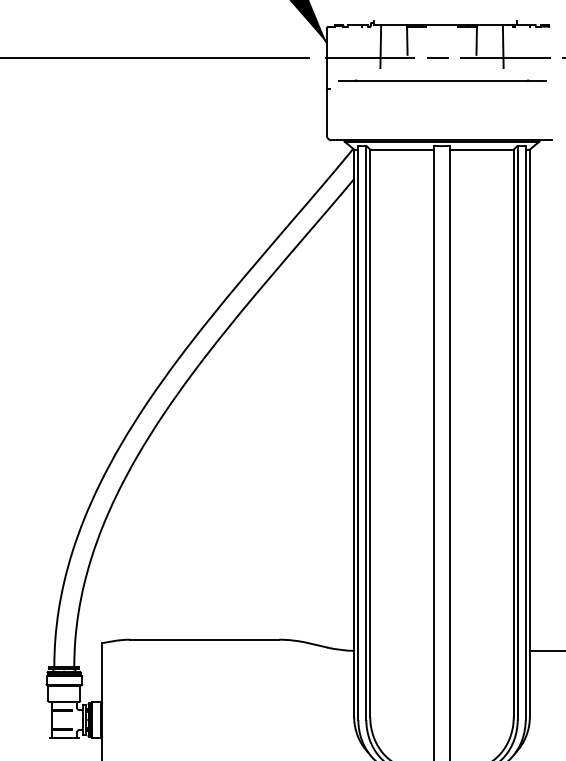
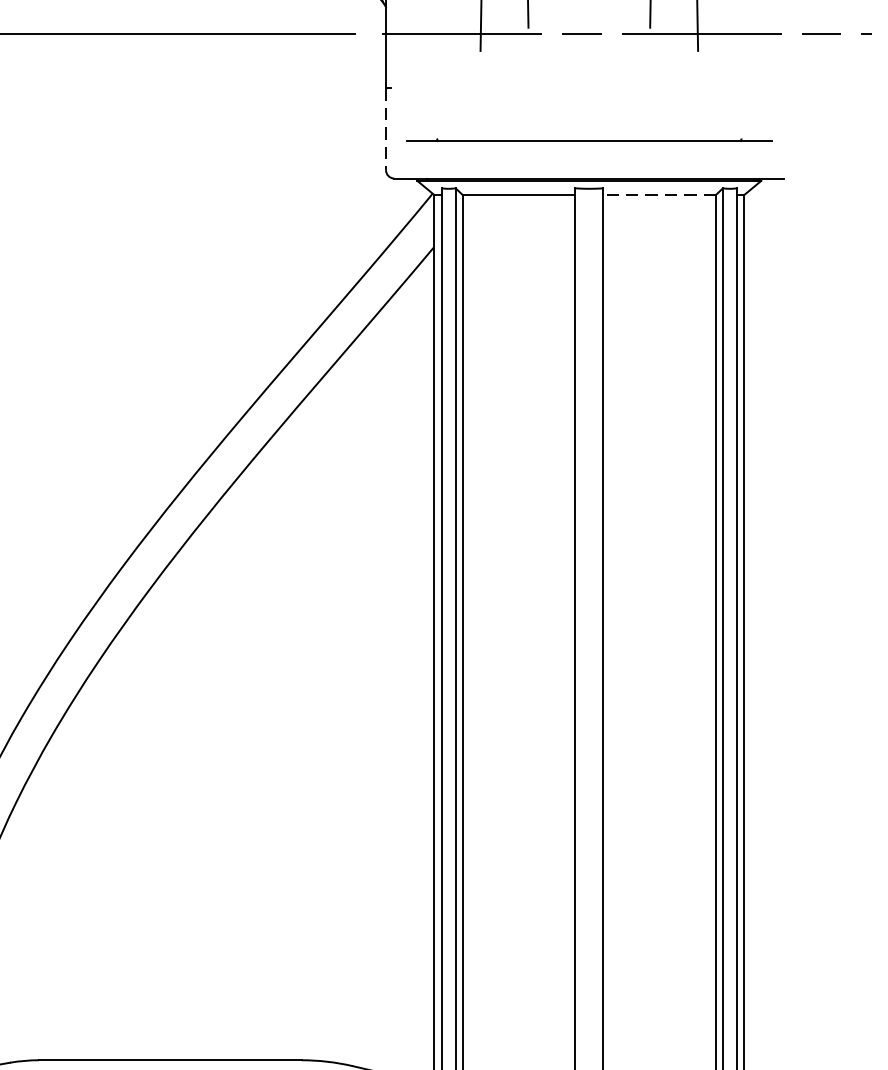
line: (442, 80) -> (590, 140), moved
line: (326, 112) -> (385, 129), solid -> dashed
line: (481, 149) -> (659, 194), solid -> dashed

